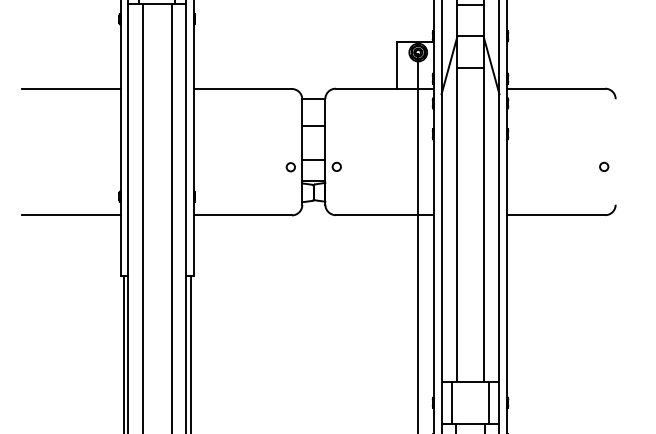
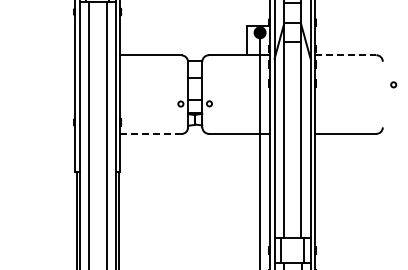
line: (71, 89) -> (44, 55), removed
line: (555, 89) -> (345, 55), solid -> dashed
circle: (603, 166) -> (393, 84), moved
line: (71, 216) -> (44, 134), removed
line: (241, 216) -> (150, 134), solid -> dashed

